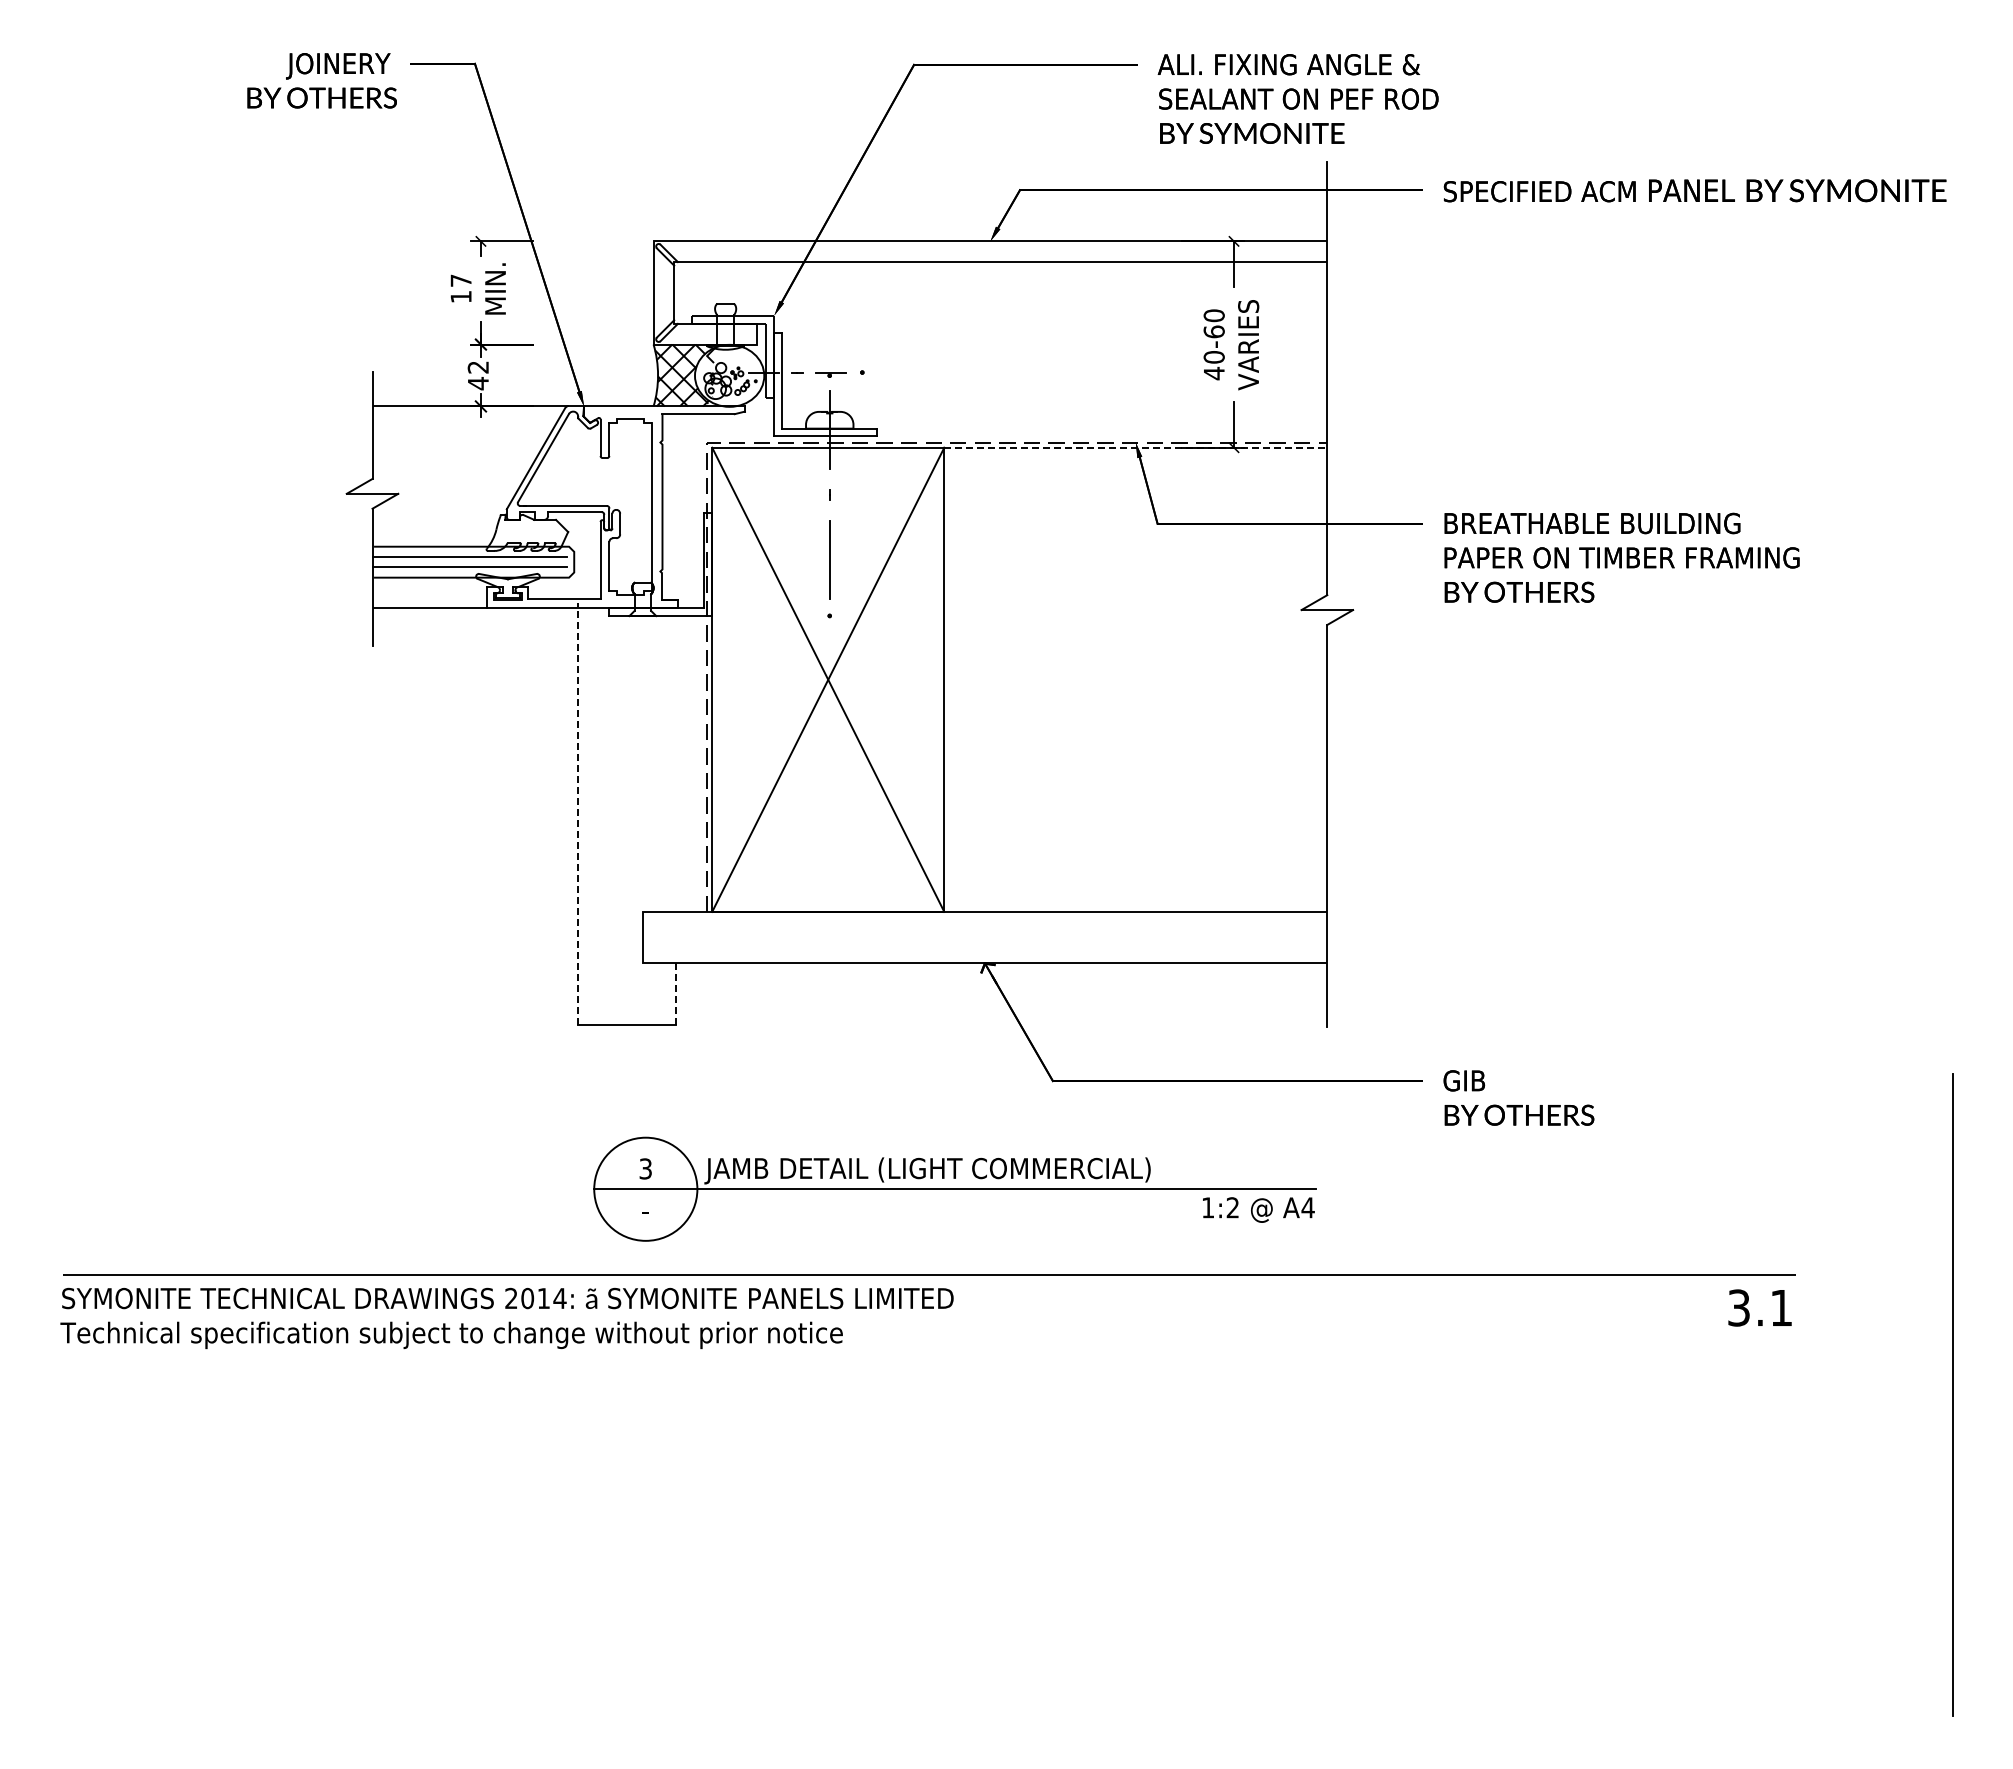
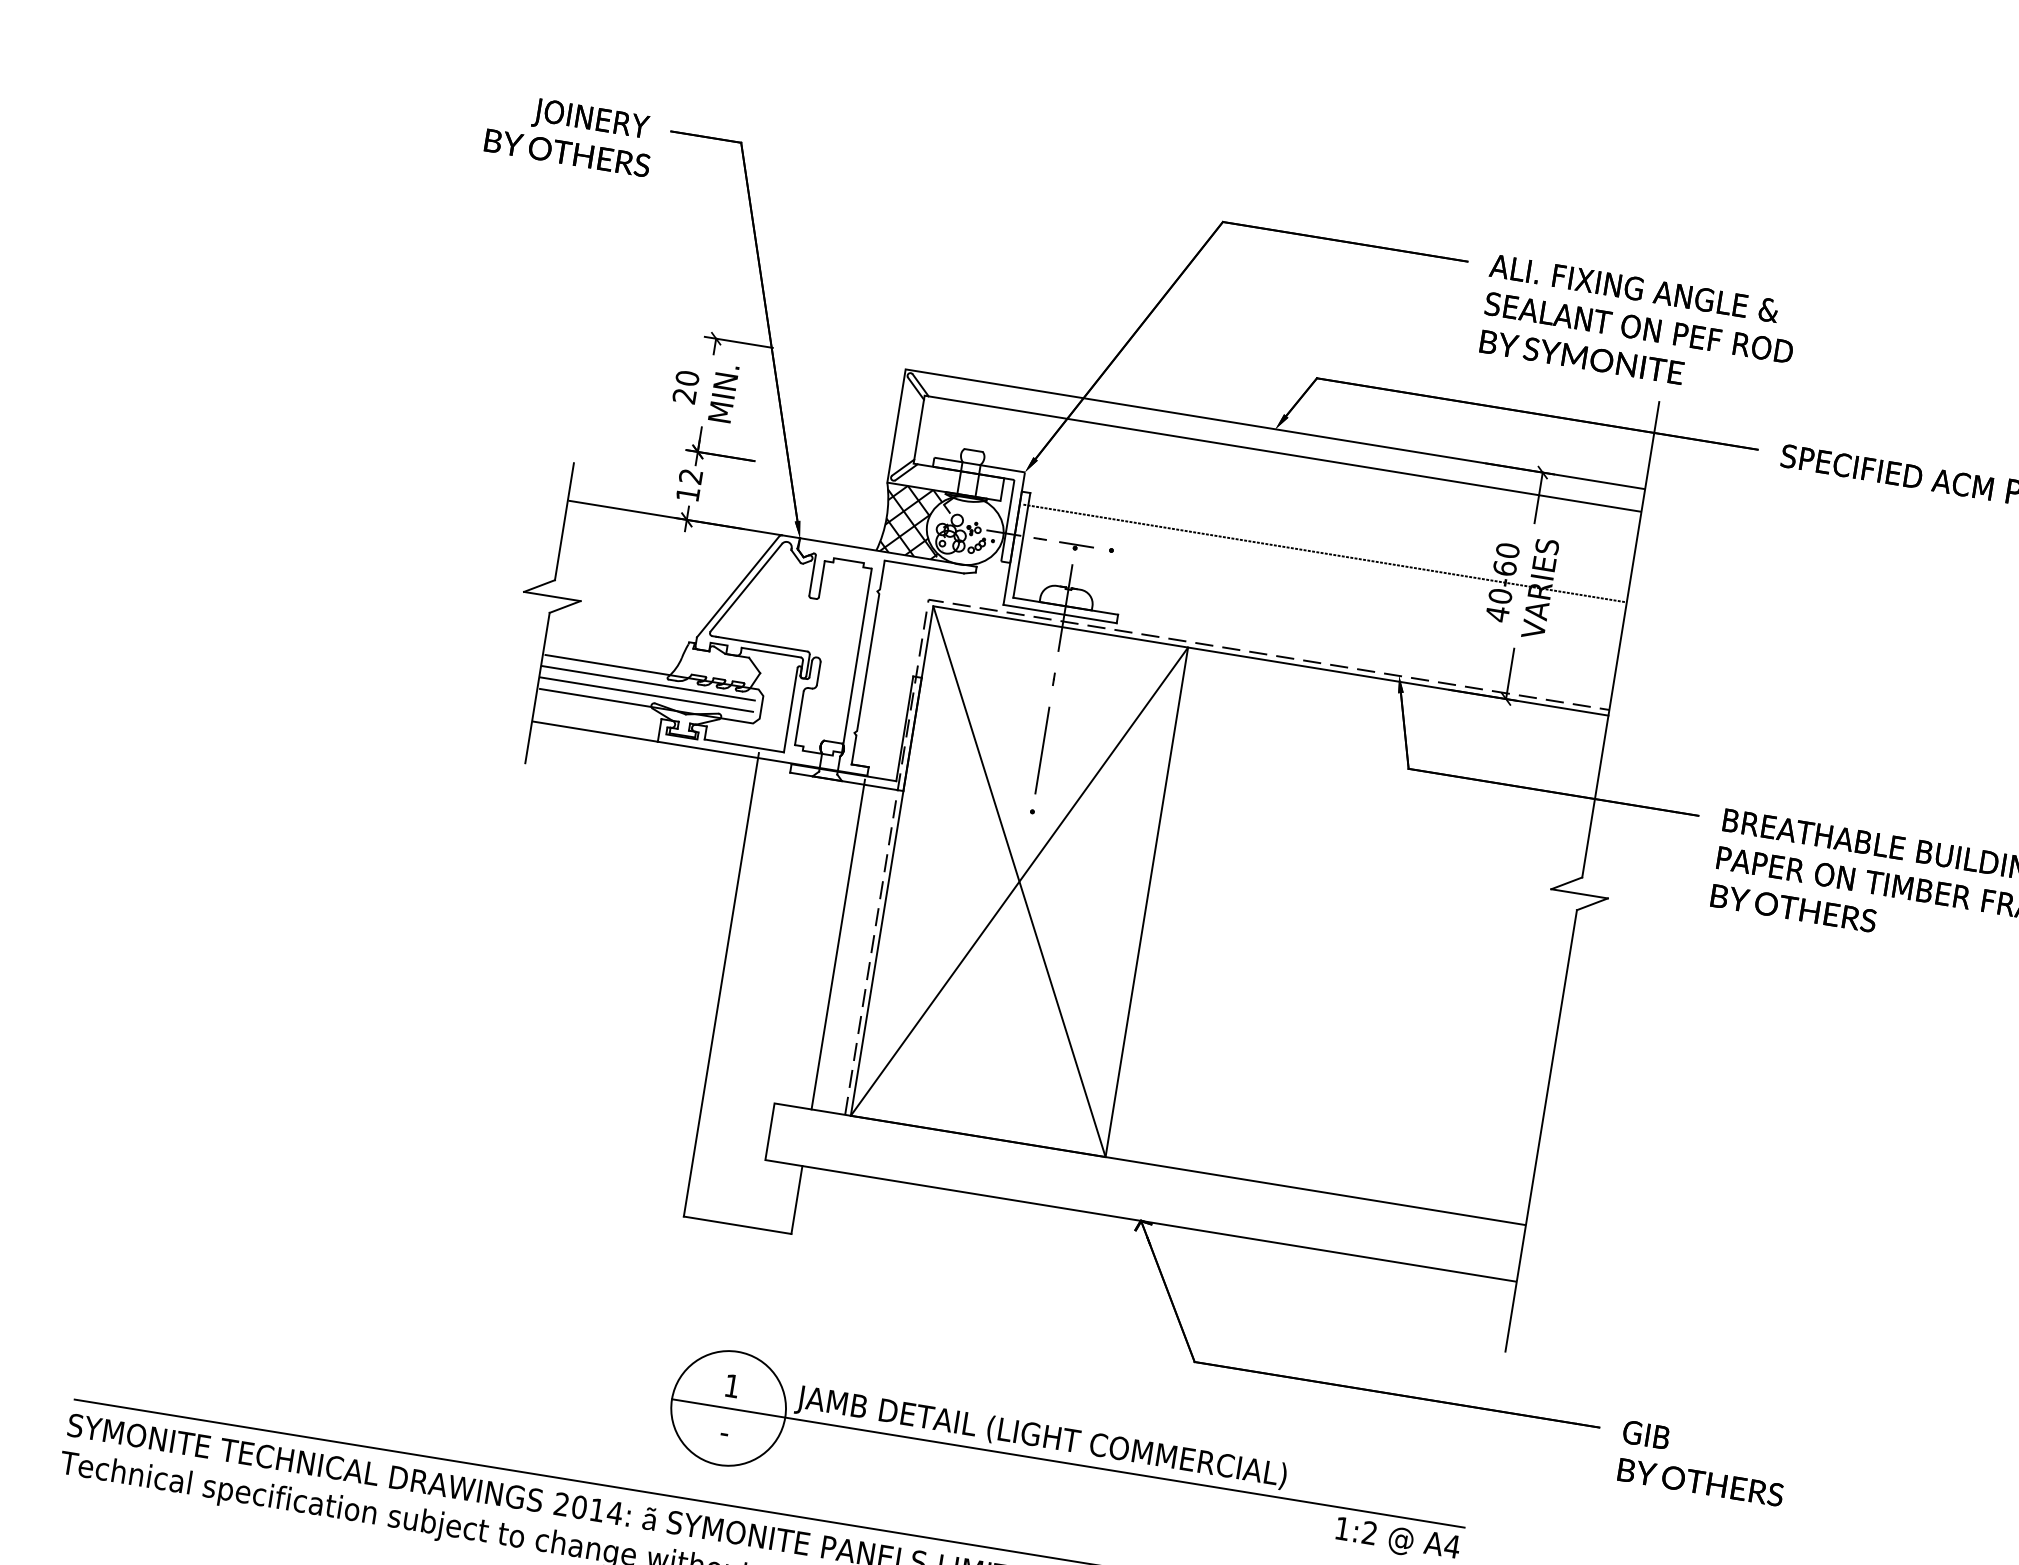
text: (460, 288) -> (685, 386), 17 -> 20
line: (1052, 344) -> (1325, 553), added
text: (478, 383) -> (688, 494), 42 -> 12
line: (1136, 447) -> (1399, 681), dashed -> solid
line: (676, 761) -> (838, 944), added
line: (578, 813) -> (721, 984), dashed -> solid
line: (676, 994) -> (796, 1200), dashed -> solid
text: (645, 1168) -> (731, 1385), 3 -> 1

